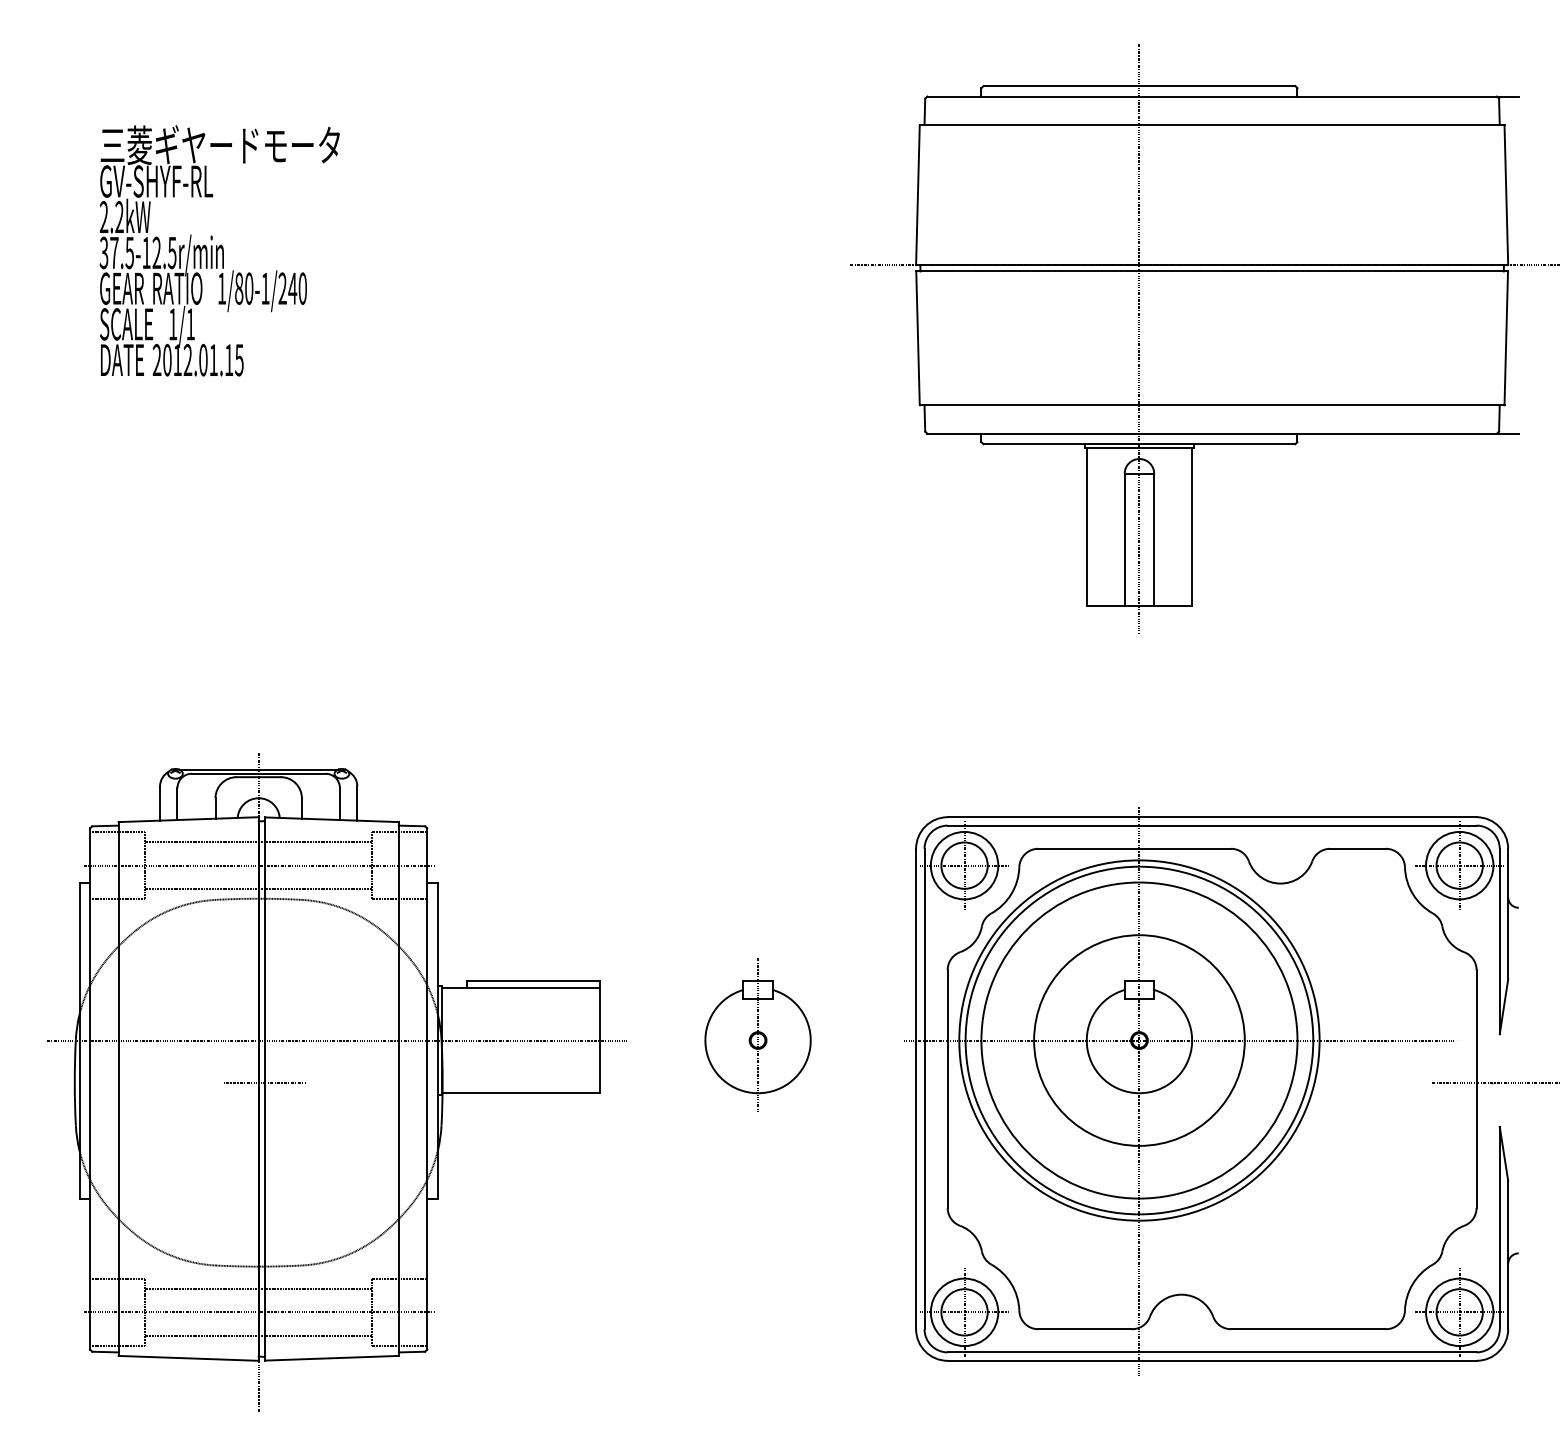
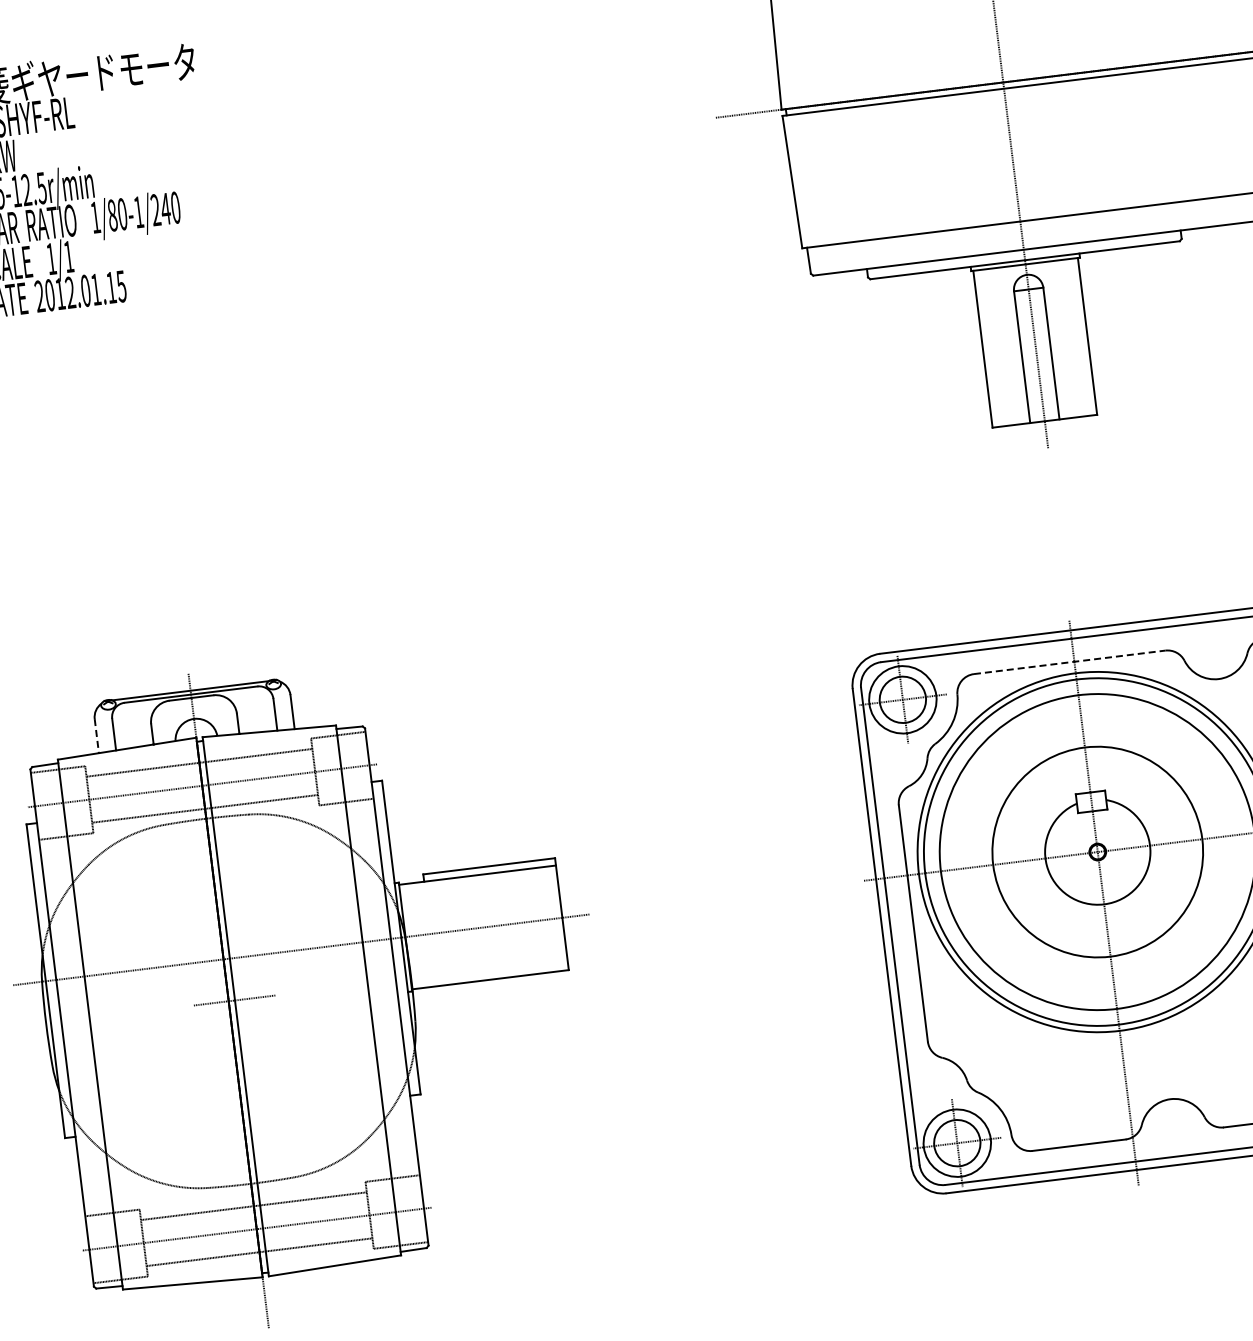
line: (160, 803) -> (97, 736), solid -> dashed
line: (1135, 848) -> (1070, 661), solid -> dashed
part: (757, 1034) -> (717, 892), removed

